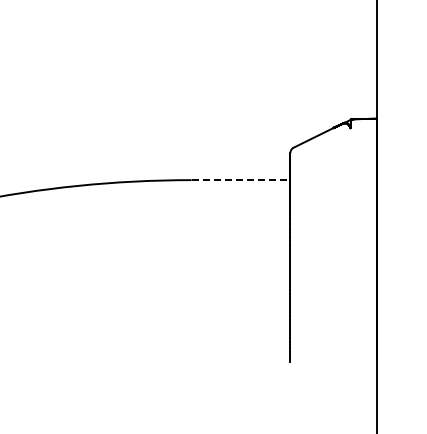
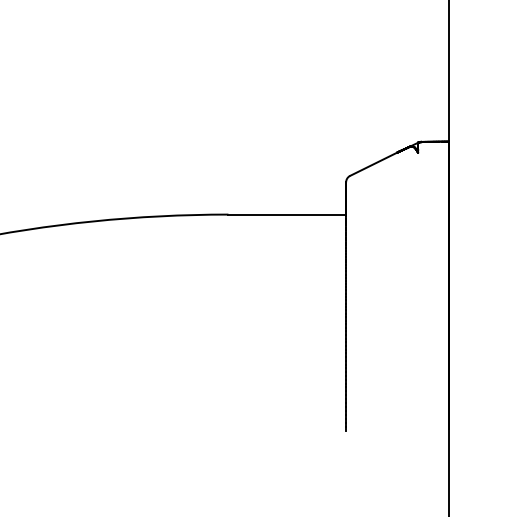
line: (241, 180) -> (287, 215), dashed -> solid

